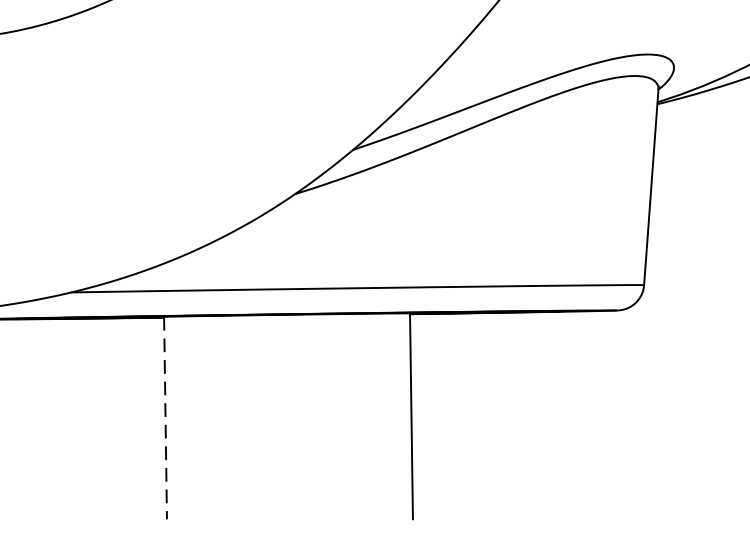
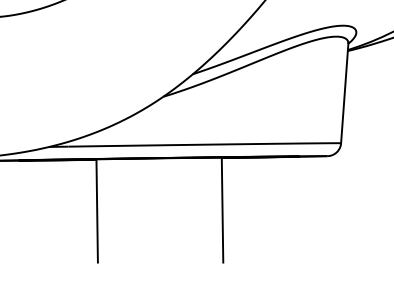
line: (166, 417) -> (97, 210), dashed -> solid

